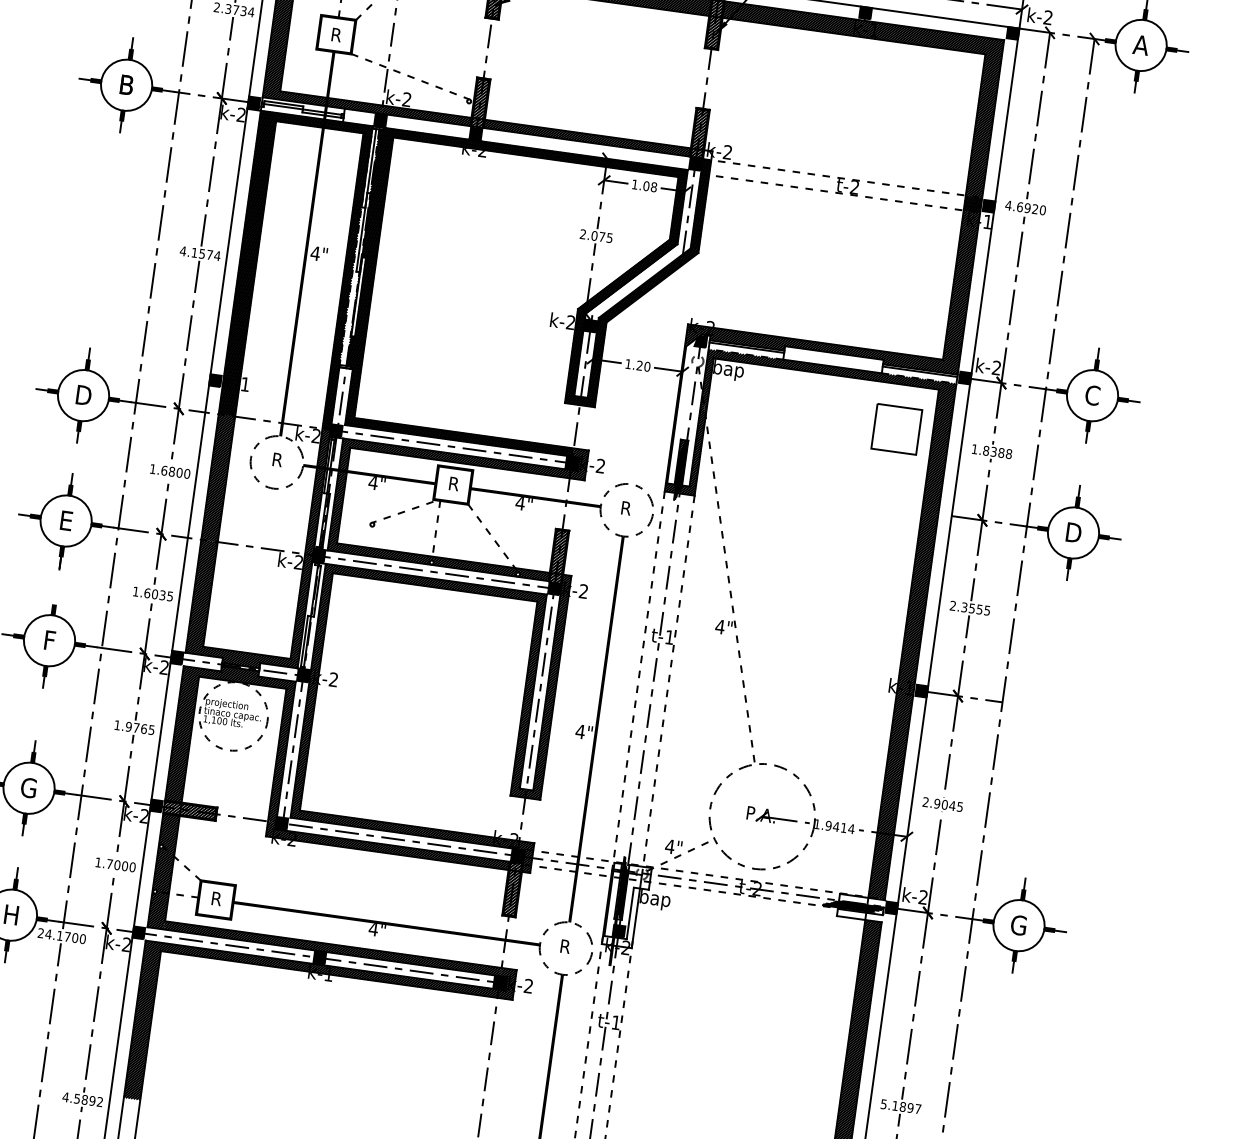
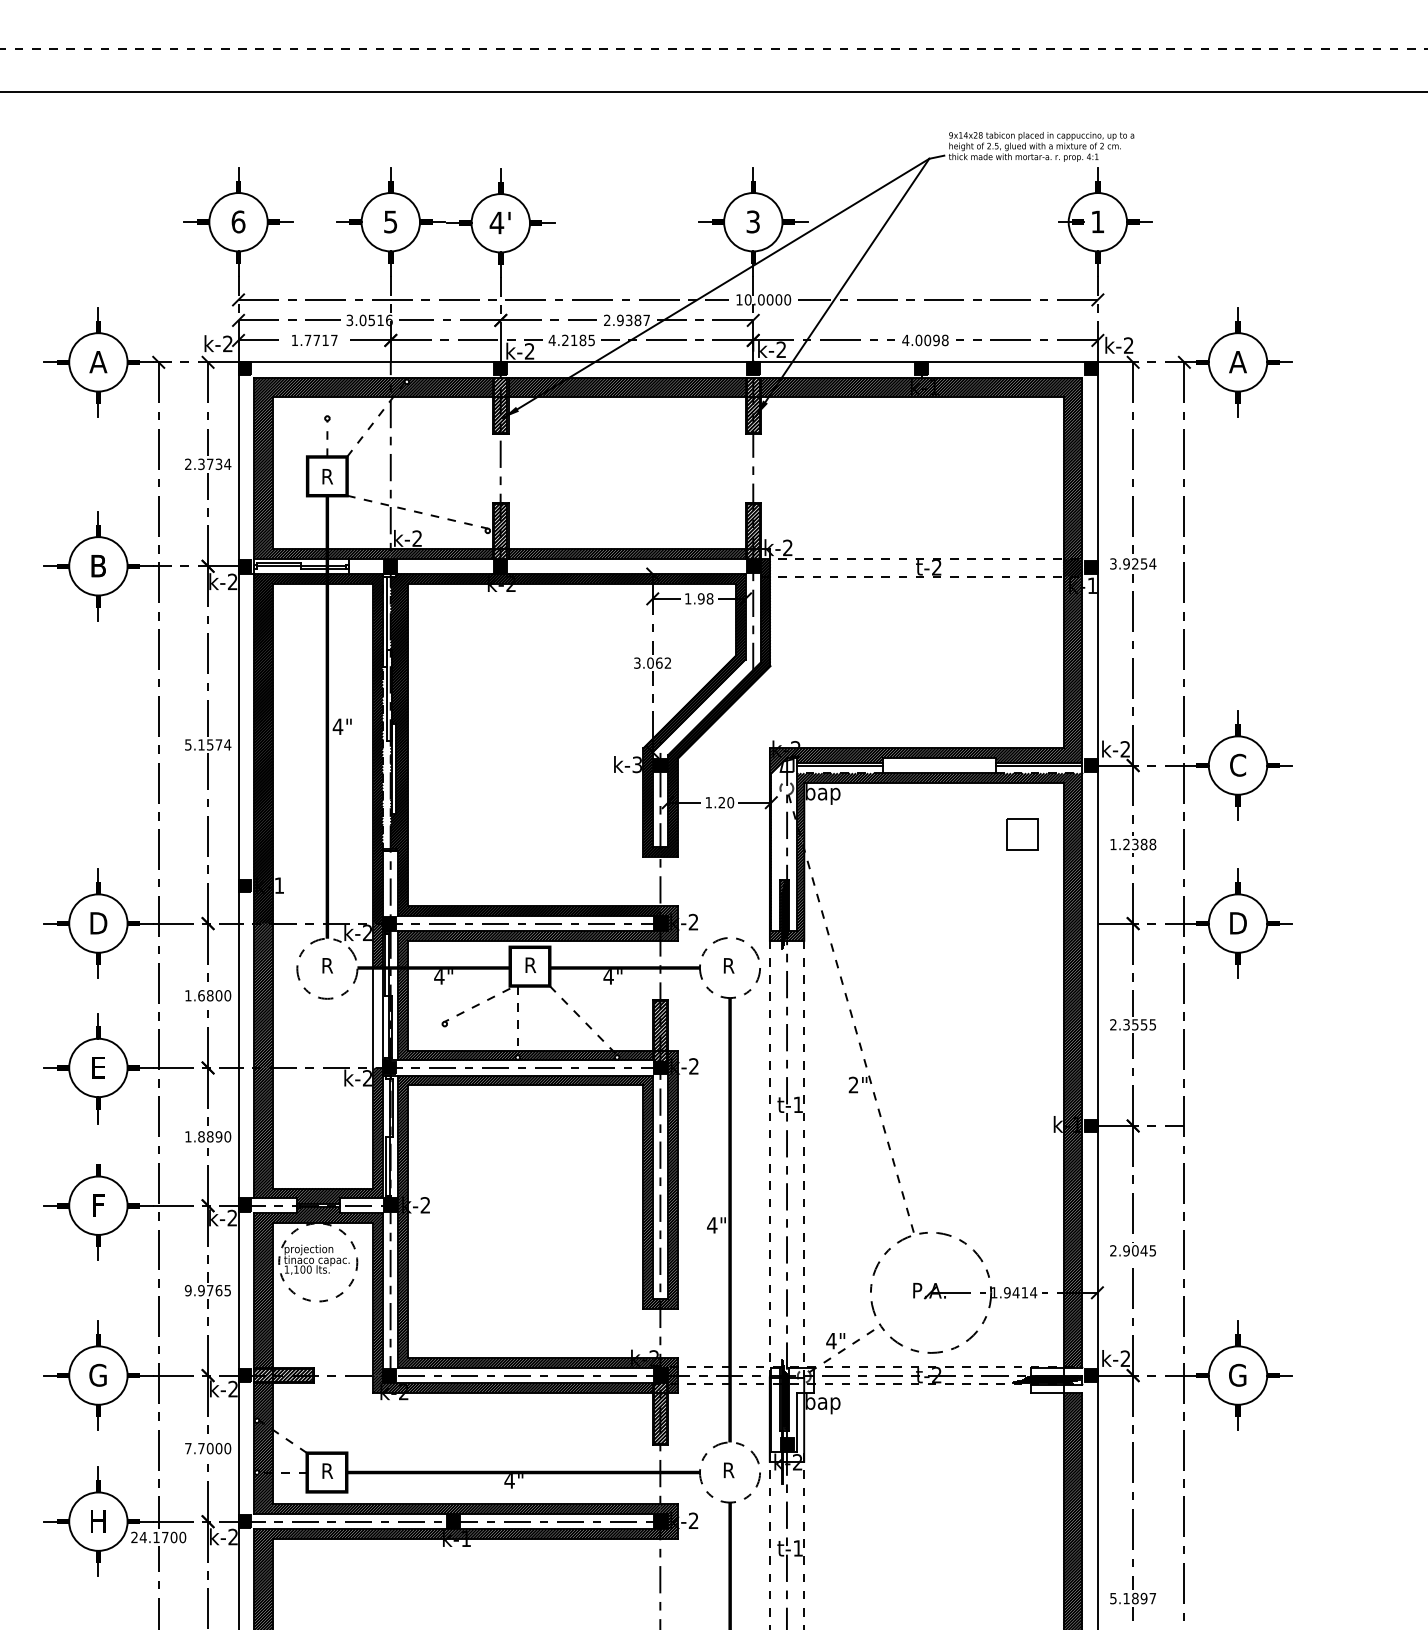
text: (645, 185) -> (700, 598), 1.08 -> 1.98
text: (1025, 207) -> (1132, 563), 4.6920 -> 3.9254
text: (596, 235) -> (652, 662), 2.075 -> 3.062
text: (182, 250) -> (187, 744), 4.1574 -> 5.1574
text: (570, 323) -> (636, 765), k-2 -> k-3
fill: (700, 341) -> (786, 765), removed
part: (896, 428) -> (1021, 833), size x0.6
text: (986, 450) -> (1126, 844), 1.8388 -> 1.2388
hatch: (314, 510) -> (377, 1017), removed
text: (158, 594) -> (214, 1136), 1.6035 -> 1.8890
text: (720, 626) -> (853, 1084), 4" -> 2"
text: (116, 725) -> (187, 1290), 1.9765 -> 9.9765
text: (98, 862) -> (188, 1448), 1.7000 -> 7.7000

